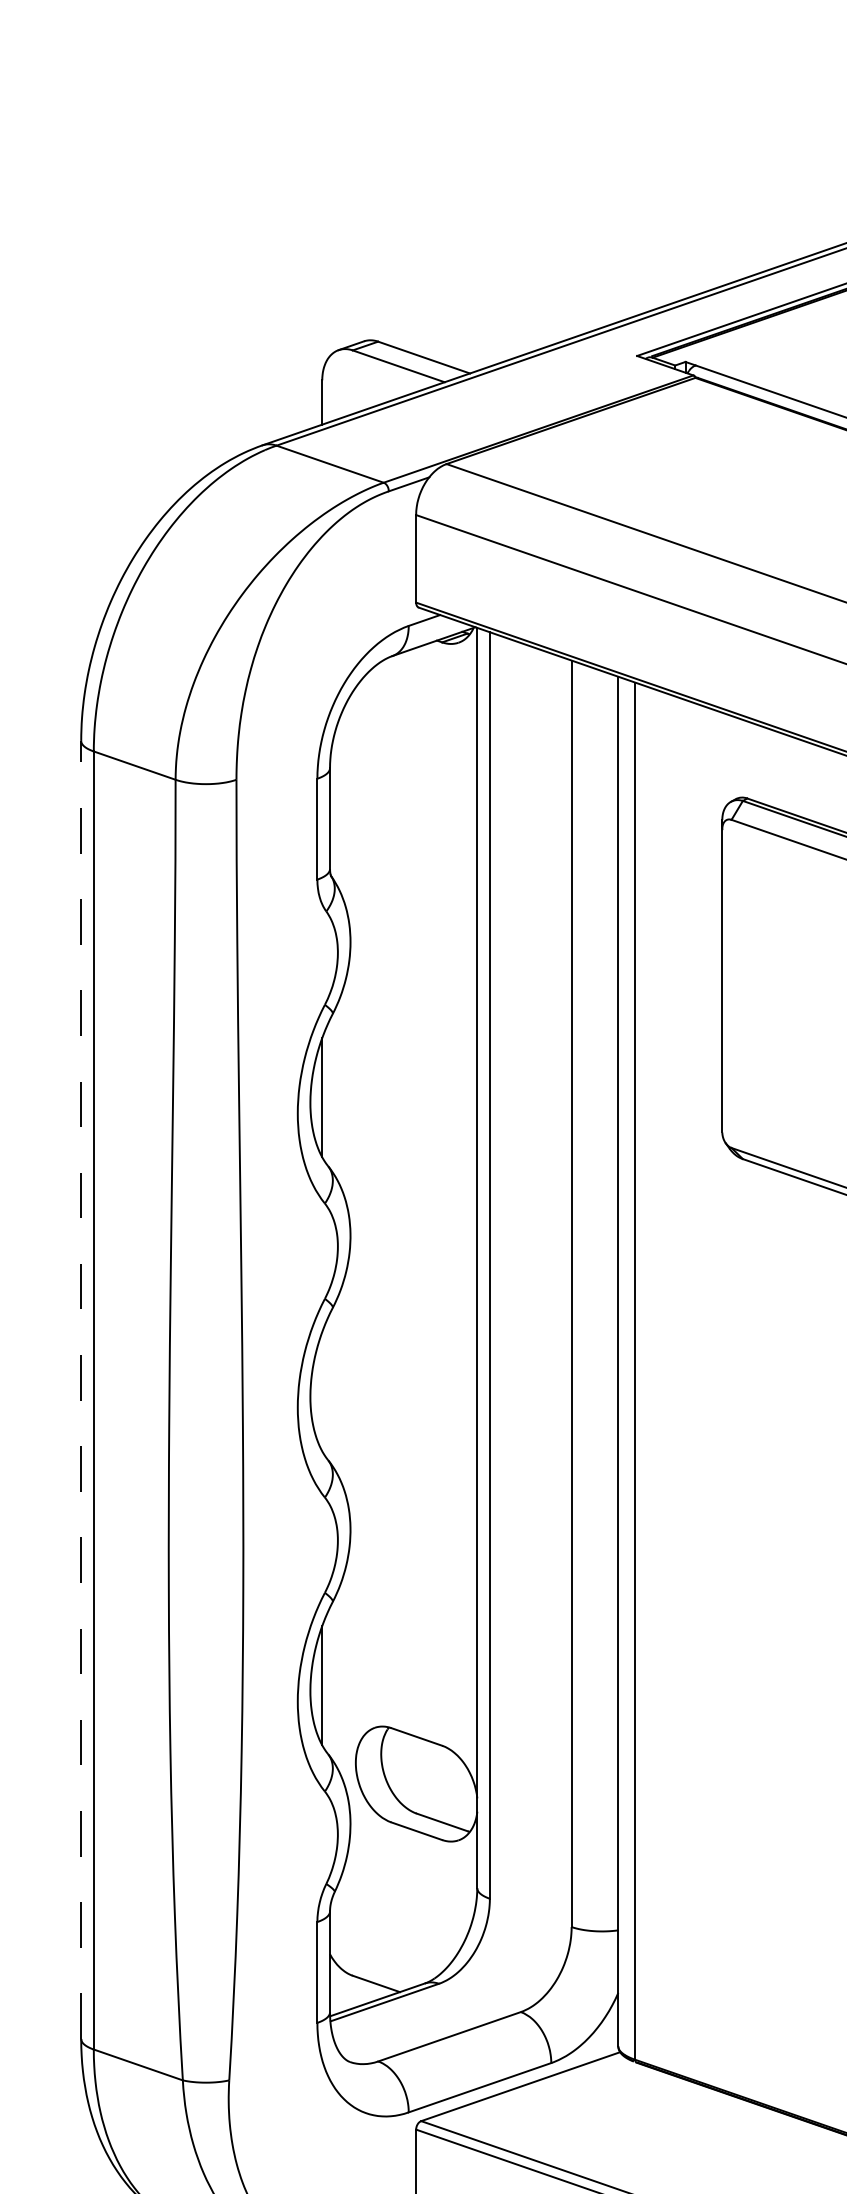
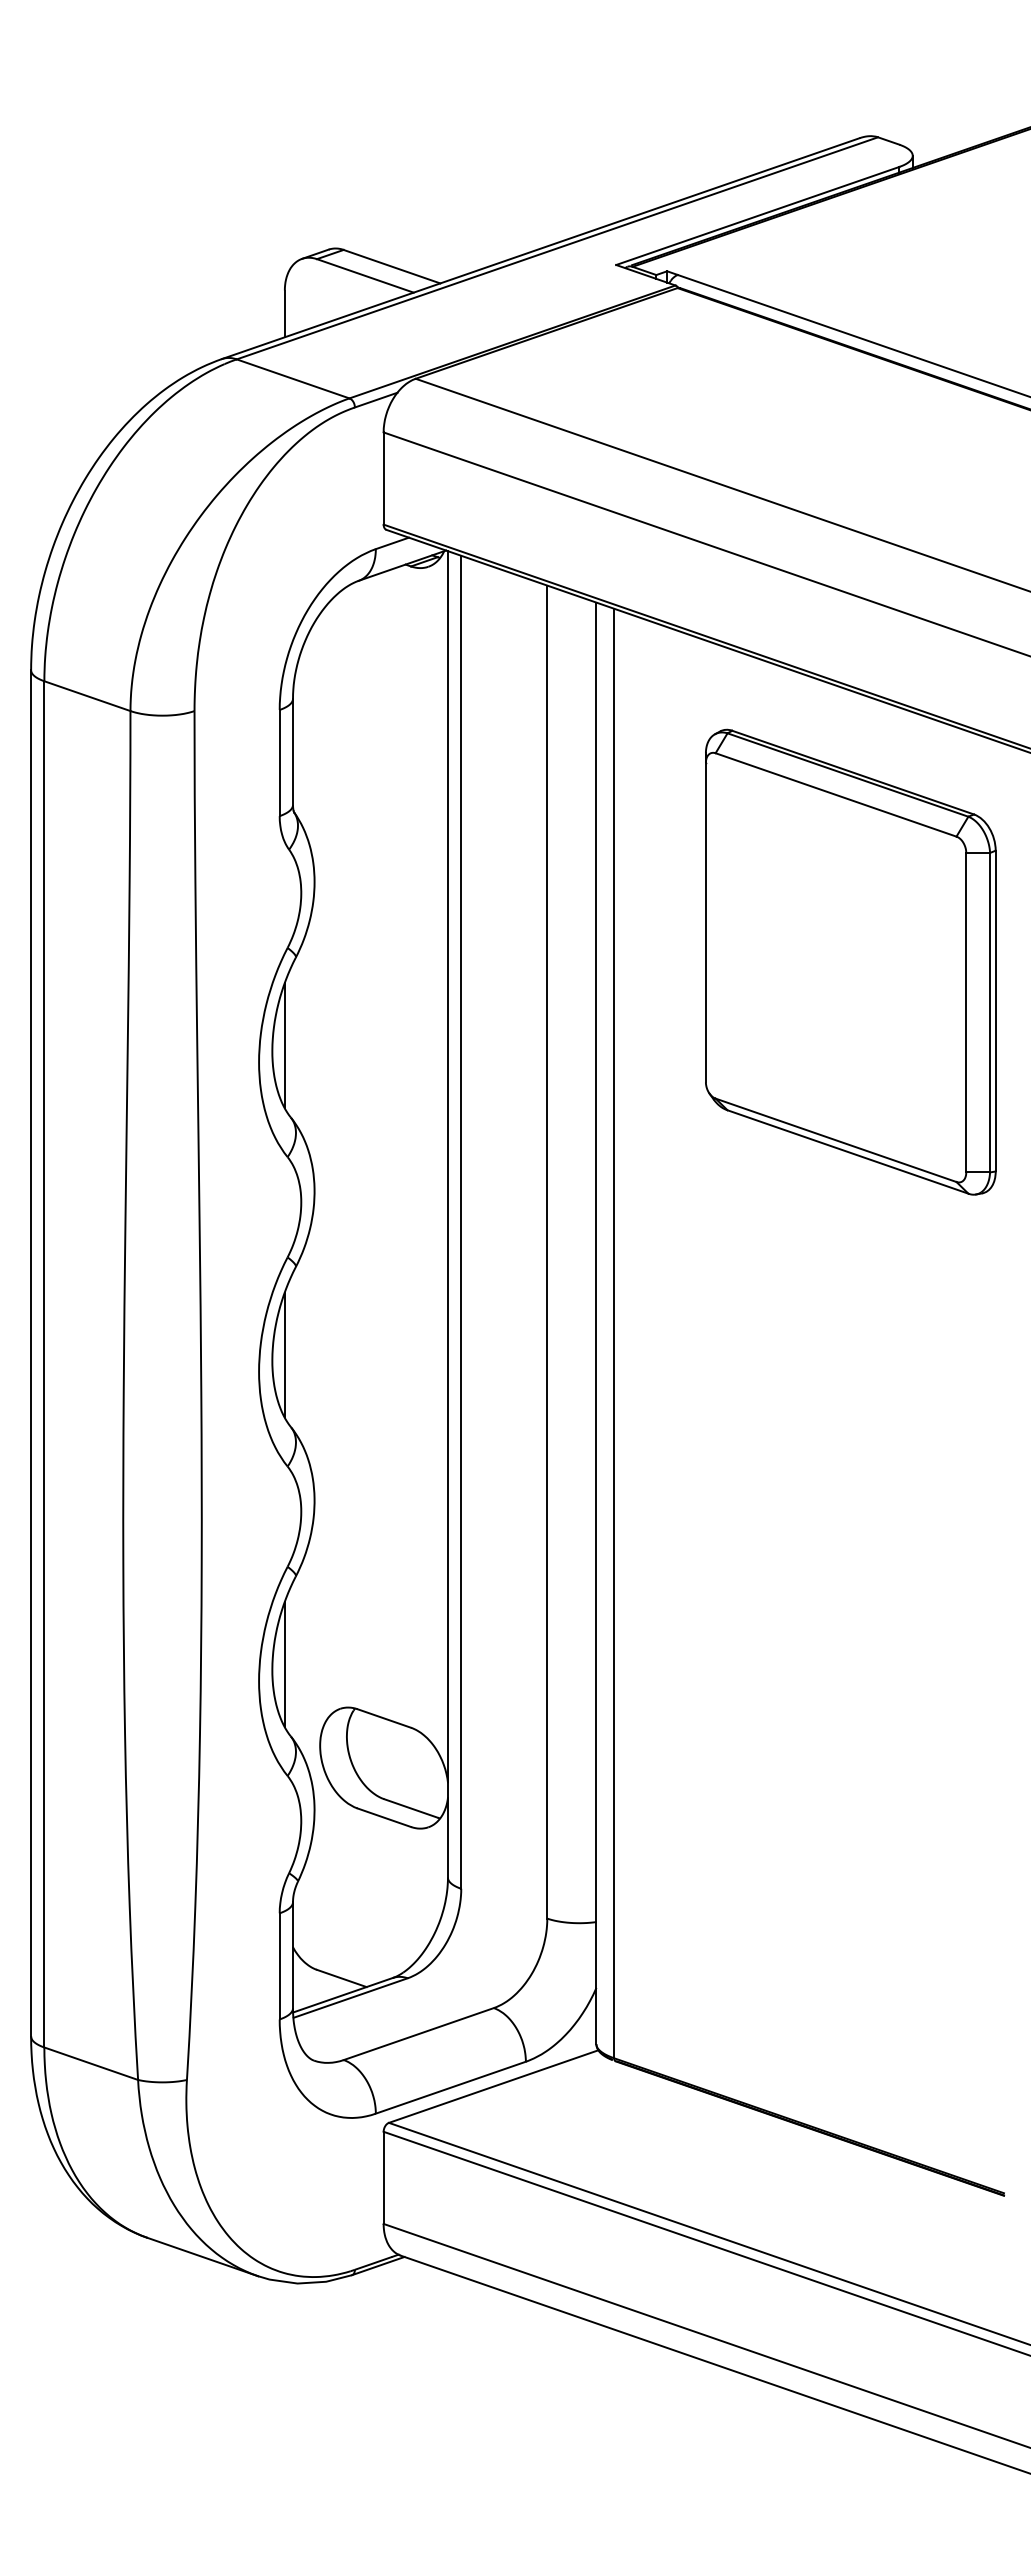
line: (81, 1389) -> (31, 1352), dashed -> solid
line: (321, 1391) -> (284, 1354), added

